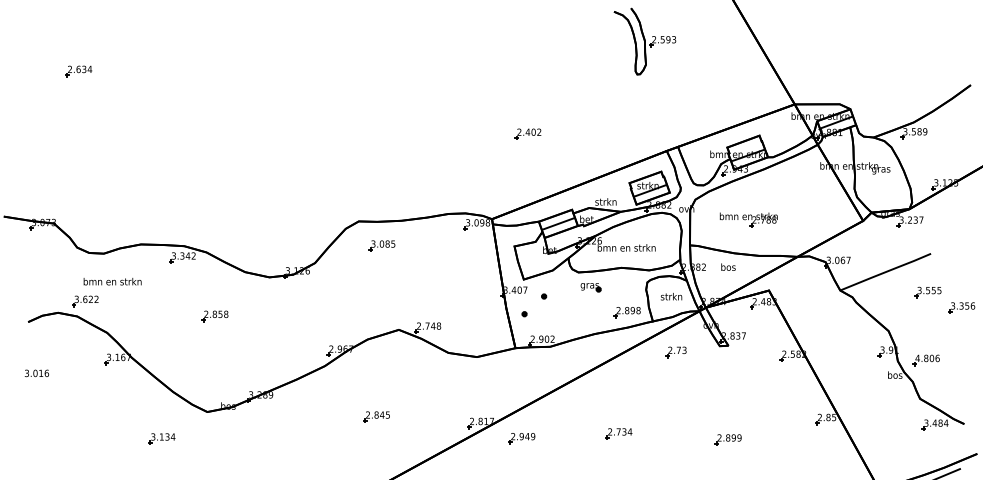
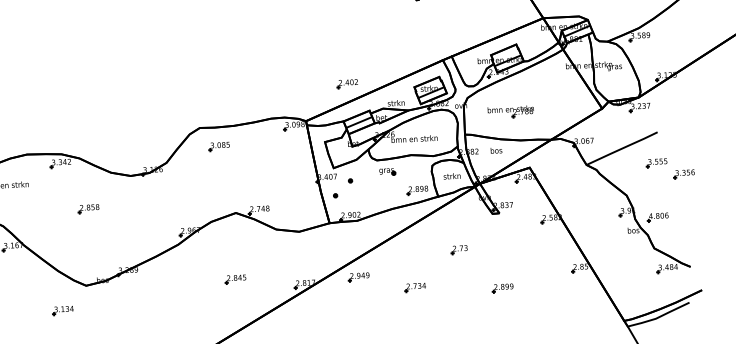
part: (527, 133) -> (347, 83), moved
part: (675, 352) -> (458, 250), moved
part: (376, 416) -> (235, 279), moved
part: (161, 438) -> (62, 310), moved
part: (521, 438) -> (358, 277), moved

